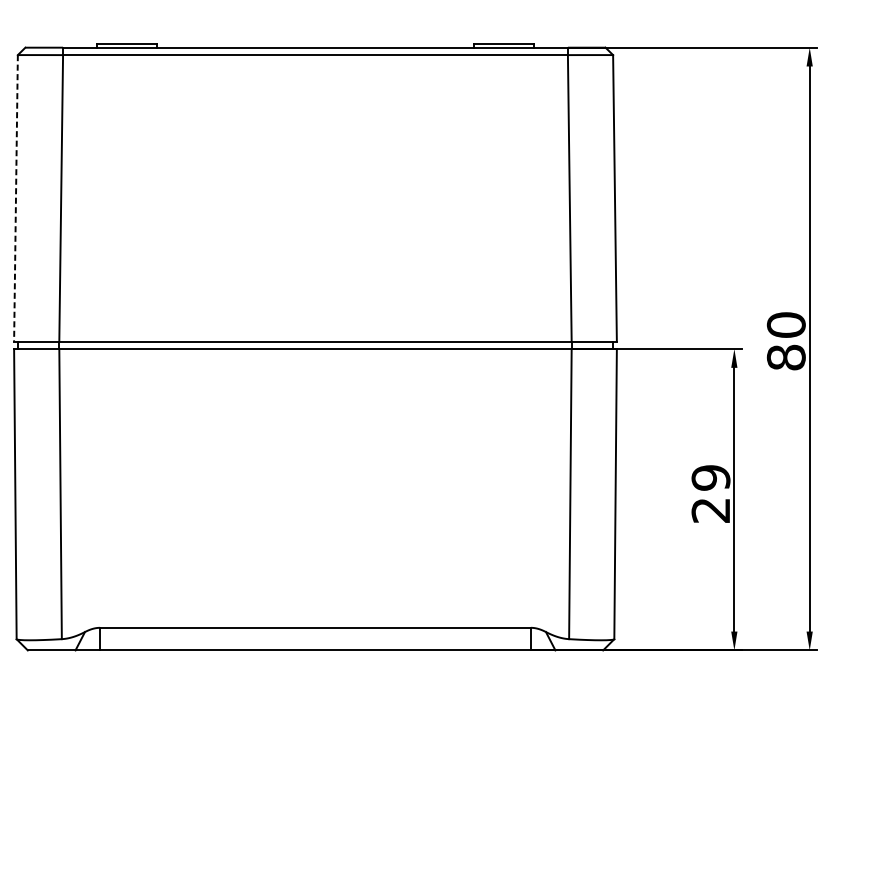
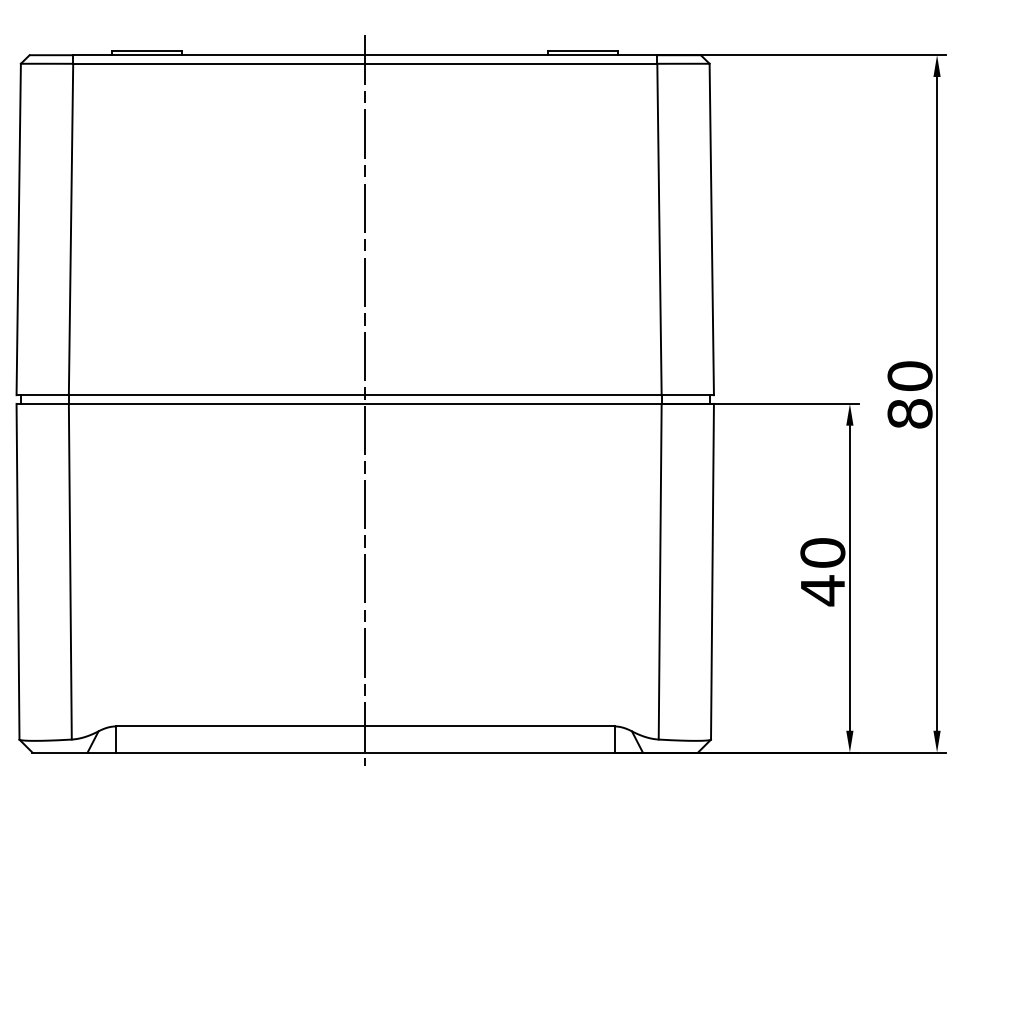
line: (15, 198) -> (18, 229), dashed -> solid
line: (315, 346) -> (365, 400), added
text: (710, 494) -> (822, 572), 29 -> 40

